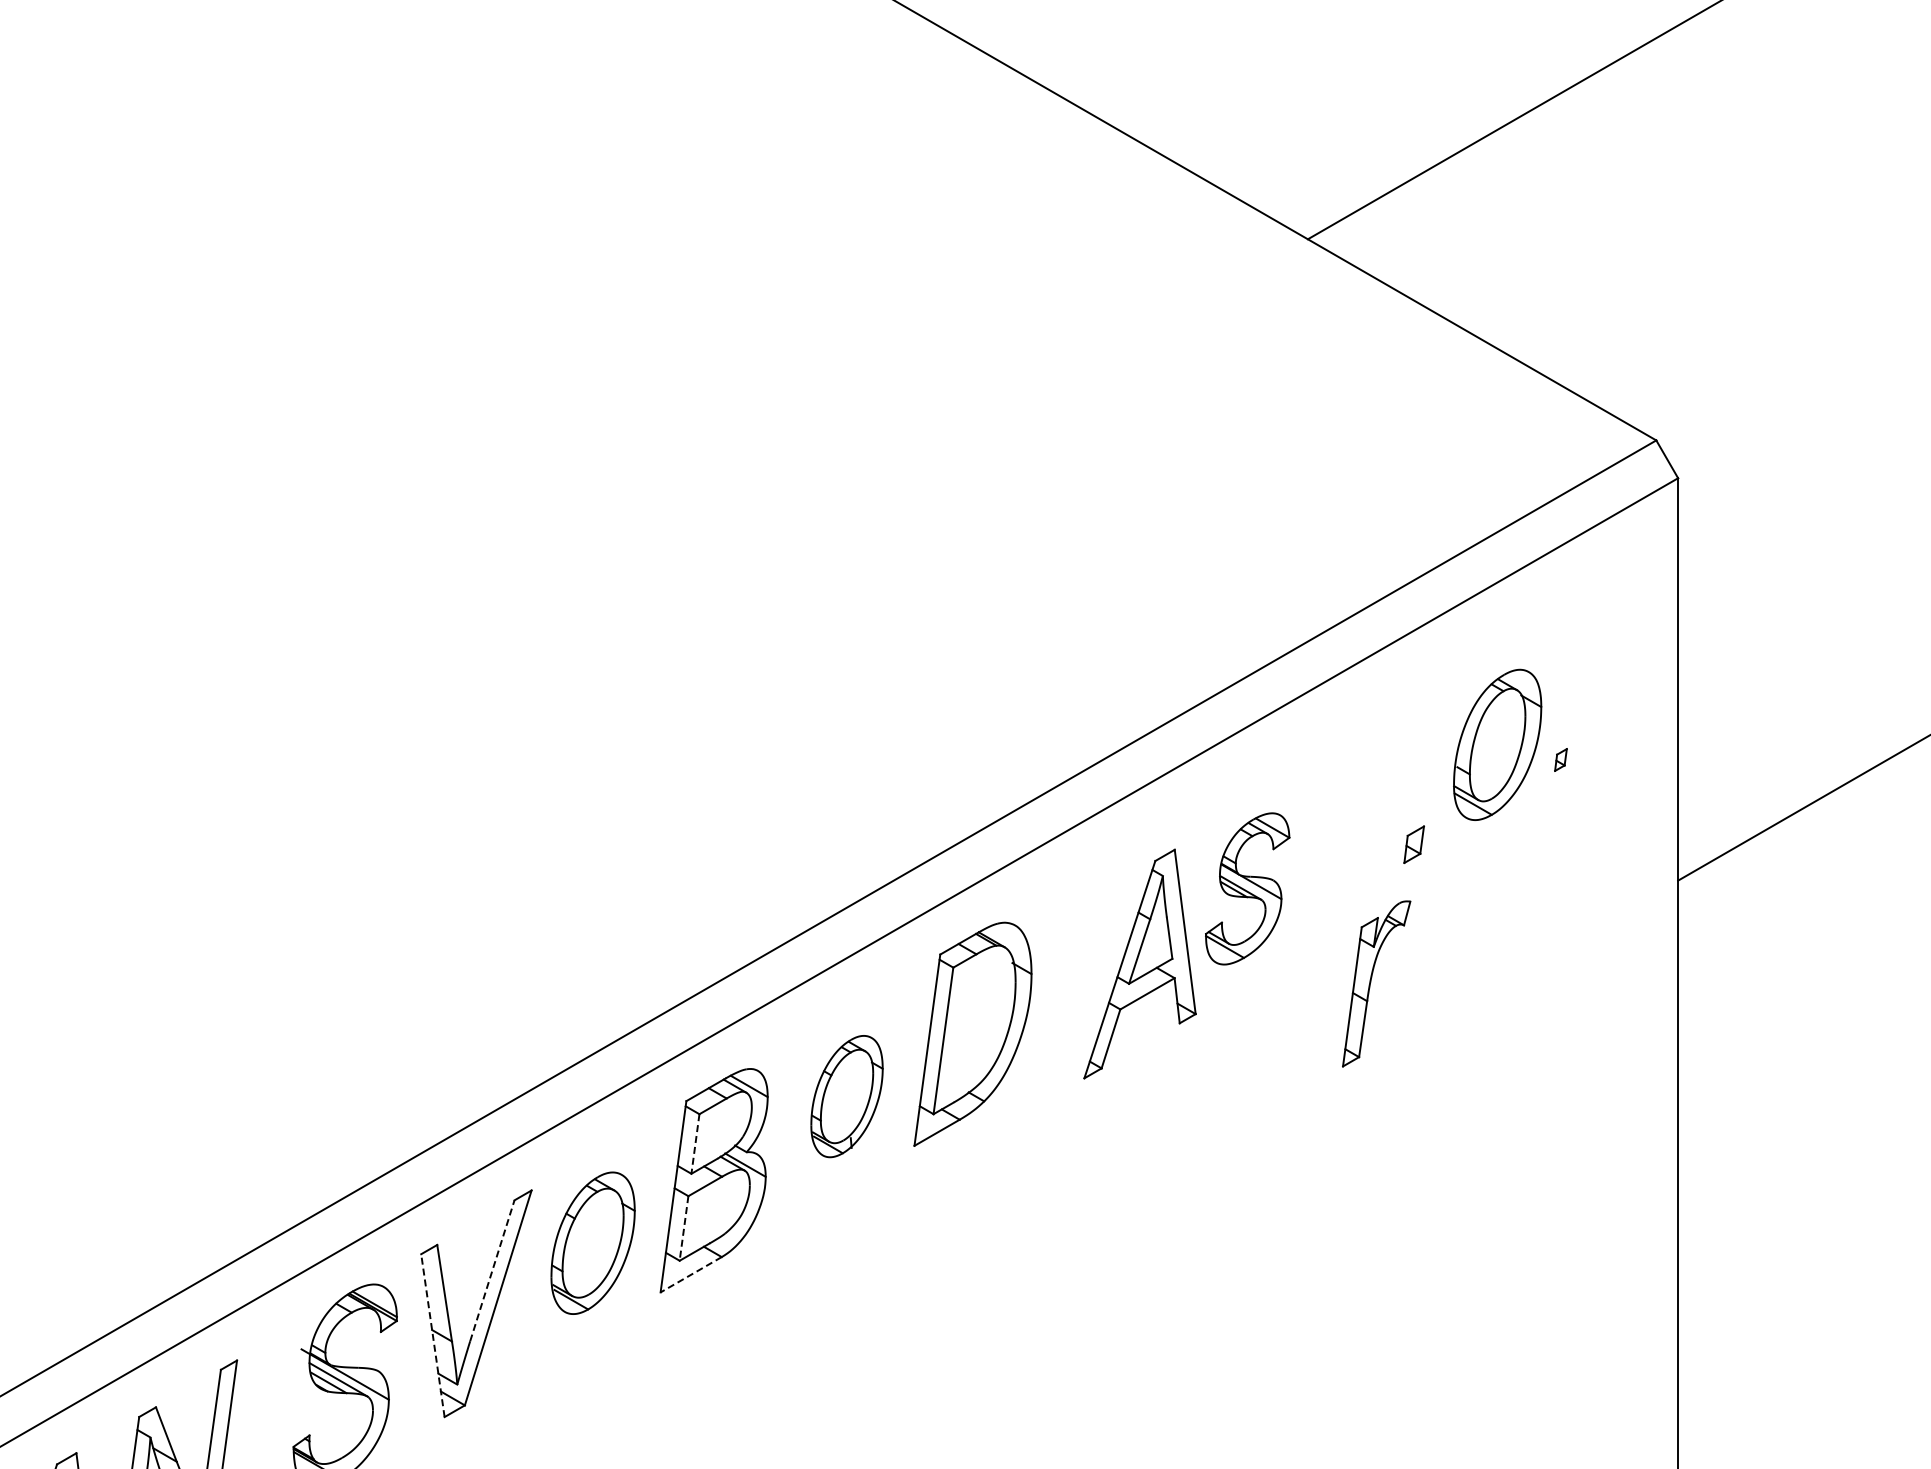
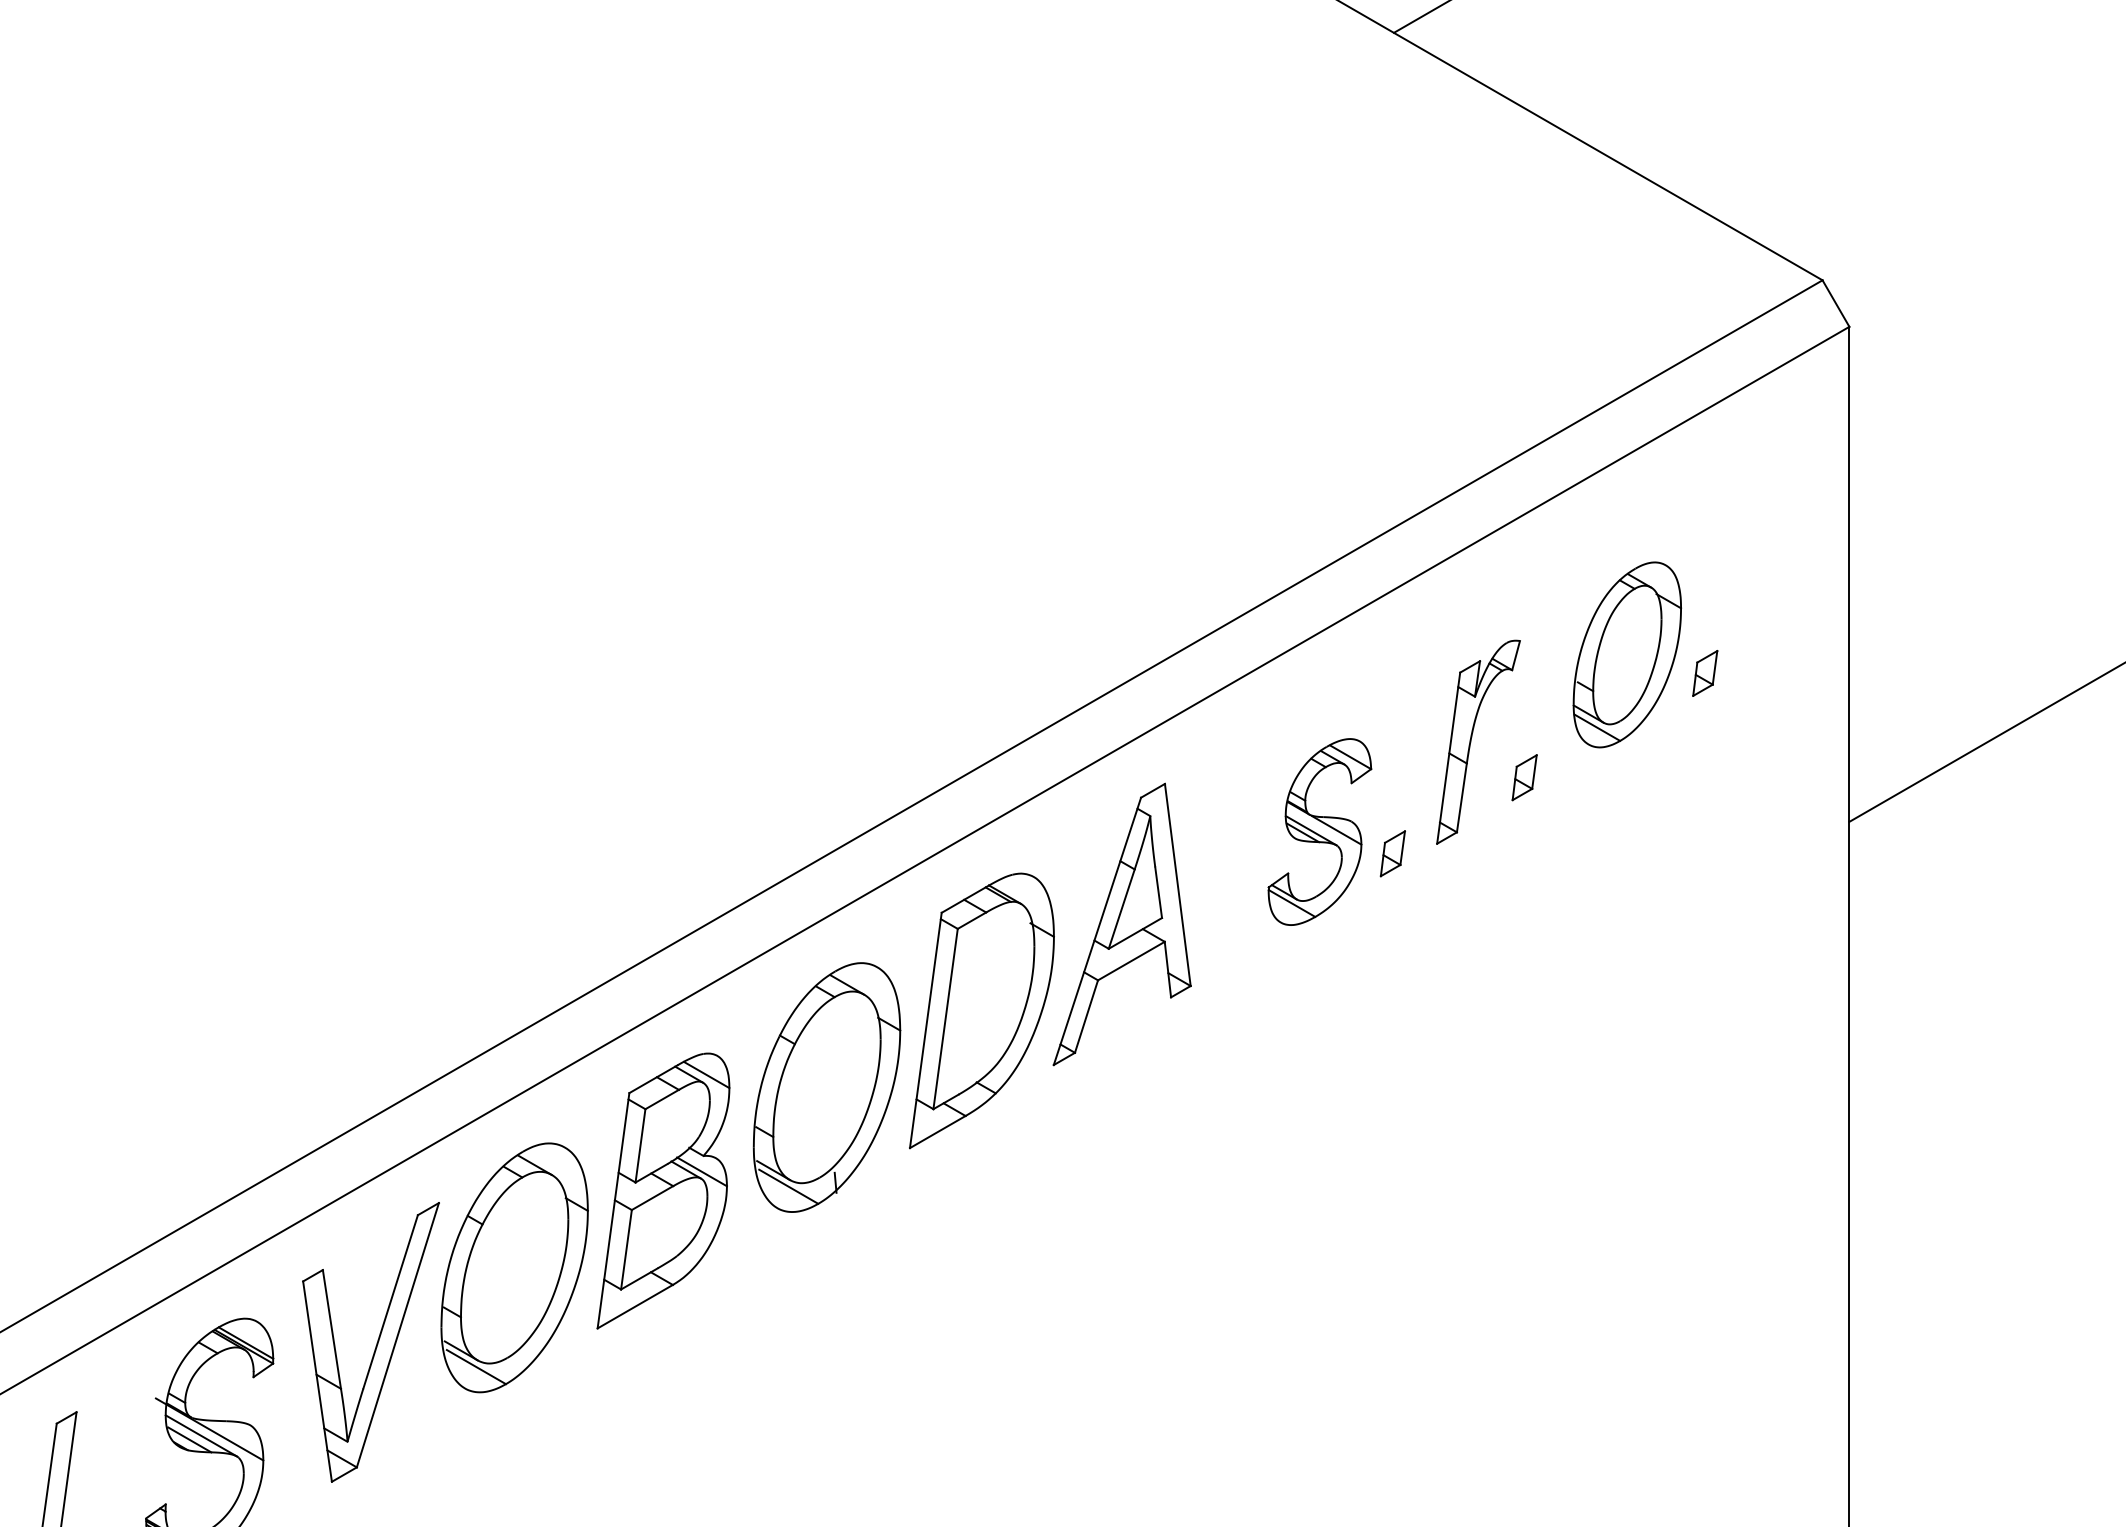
part: (1560, 759) -> (1704, 672), size x1.67
part: (1306, 906) -> (1392, 853), added
part: (1139, 963) -> (1121, 923), moved
part: (1376, 983) -> (1478, 741), moved
part: (846, 1096) -> (826, 1087), size x1.67
line: (695, 1144) -> (640, 1146), dashed -> solid
line: (684, 1228) -> (627, 1249), dashed -> solid
part: (592, 1243) -> (513, 1268), size x1.43
line: (492, 1270) -> (390, 1301), dashed -> solid
line: (690, 1275) -> (634, 1307), dashed -> solid
line: (432, 1335) -> (317, 1381), dashed -> solid

